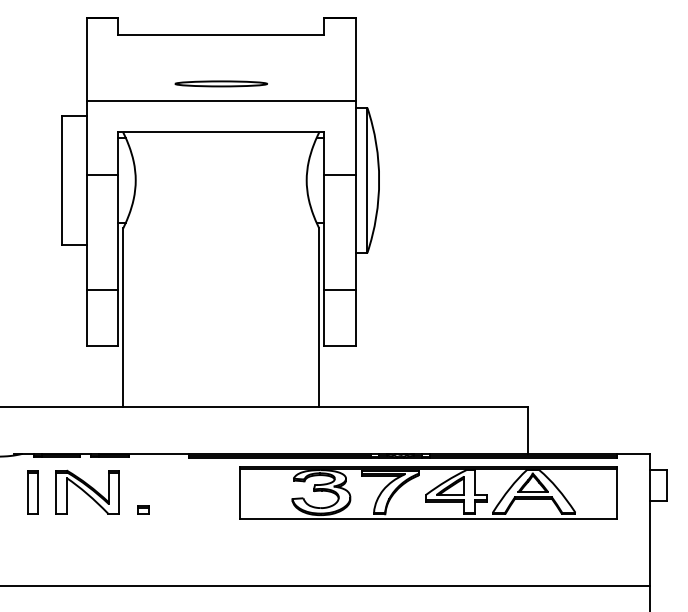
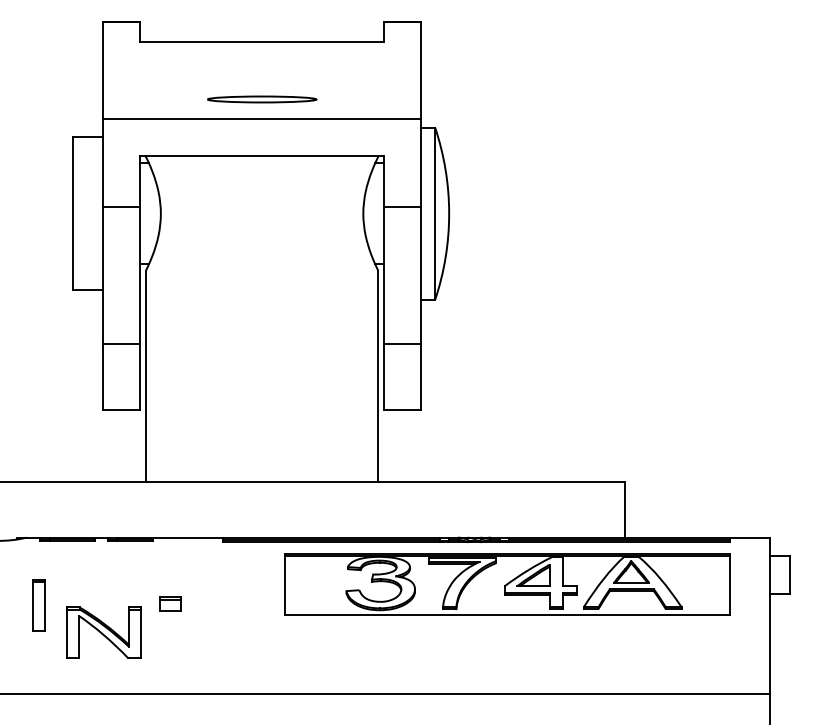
part: (87, 491) -> (103, 631), moved
part: (32, 492) -> (38, 605), moved
part: (143, 509) -> (170, 603), size x1.6

